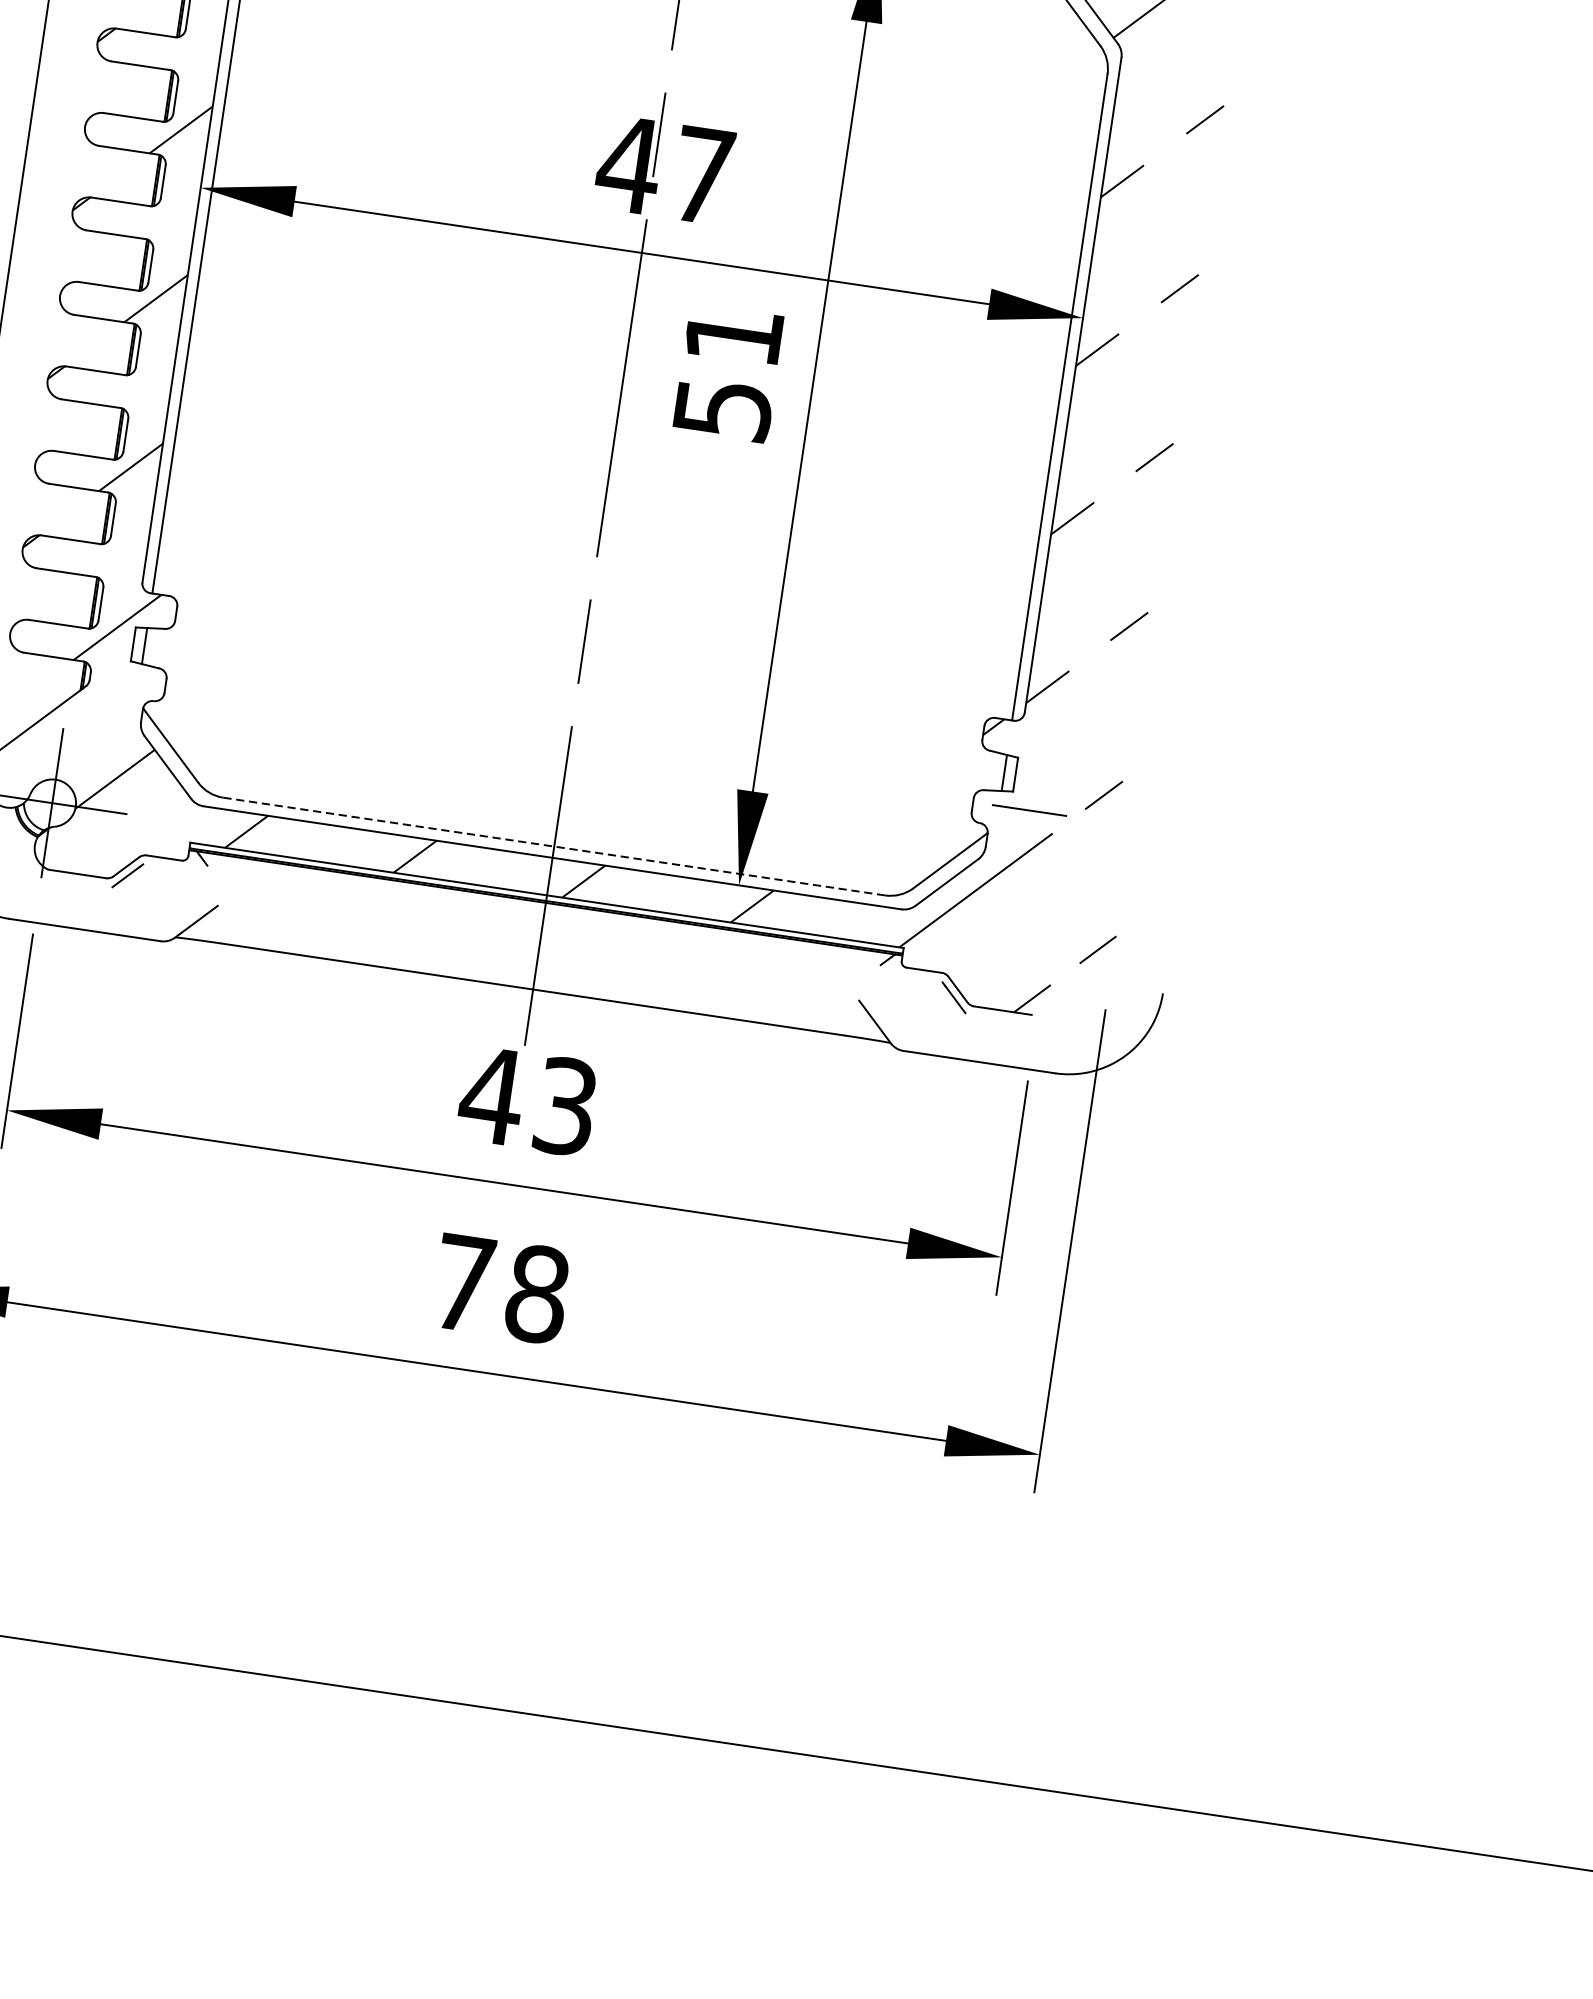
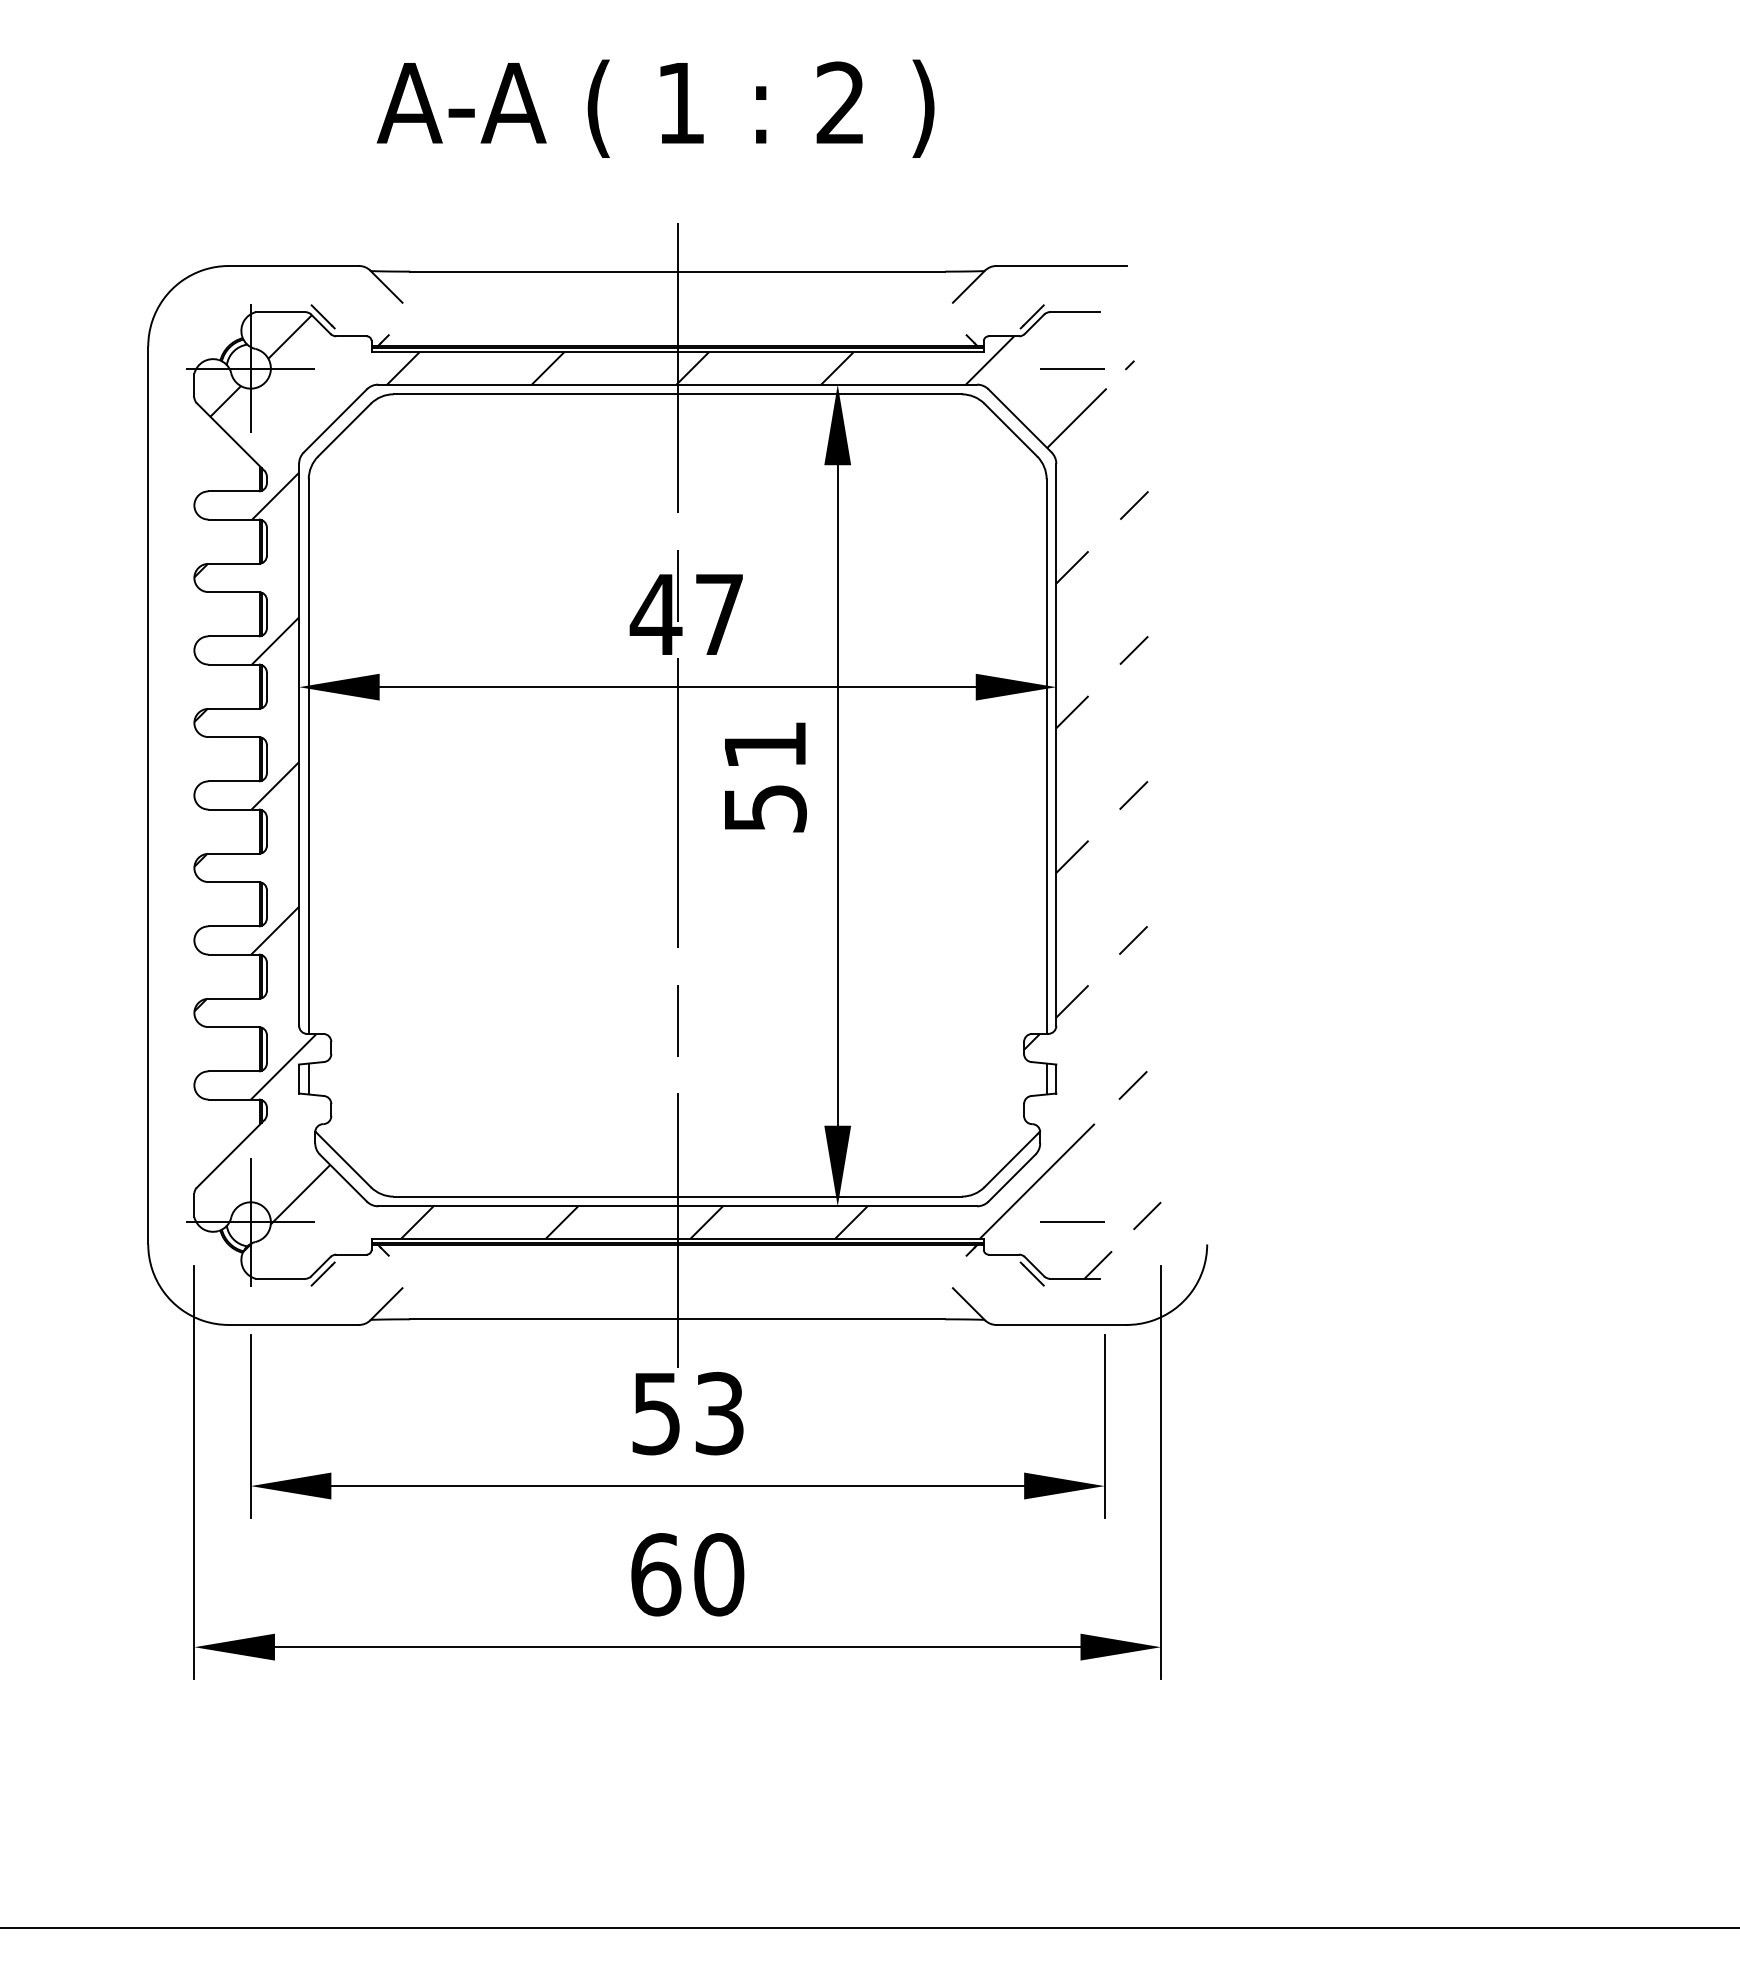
line: (1029, 809) -> (1072, 1221), moved
line: (554, 846) -> (677, 1196), dashed -> solid
text: (492, 1096) -> (656, 1414), 43 -> 53
text: (500, 1288) -> (687, 1574), 78 -> 60

